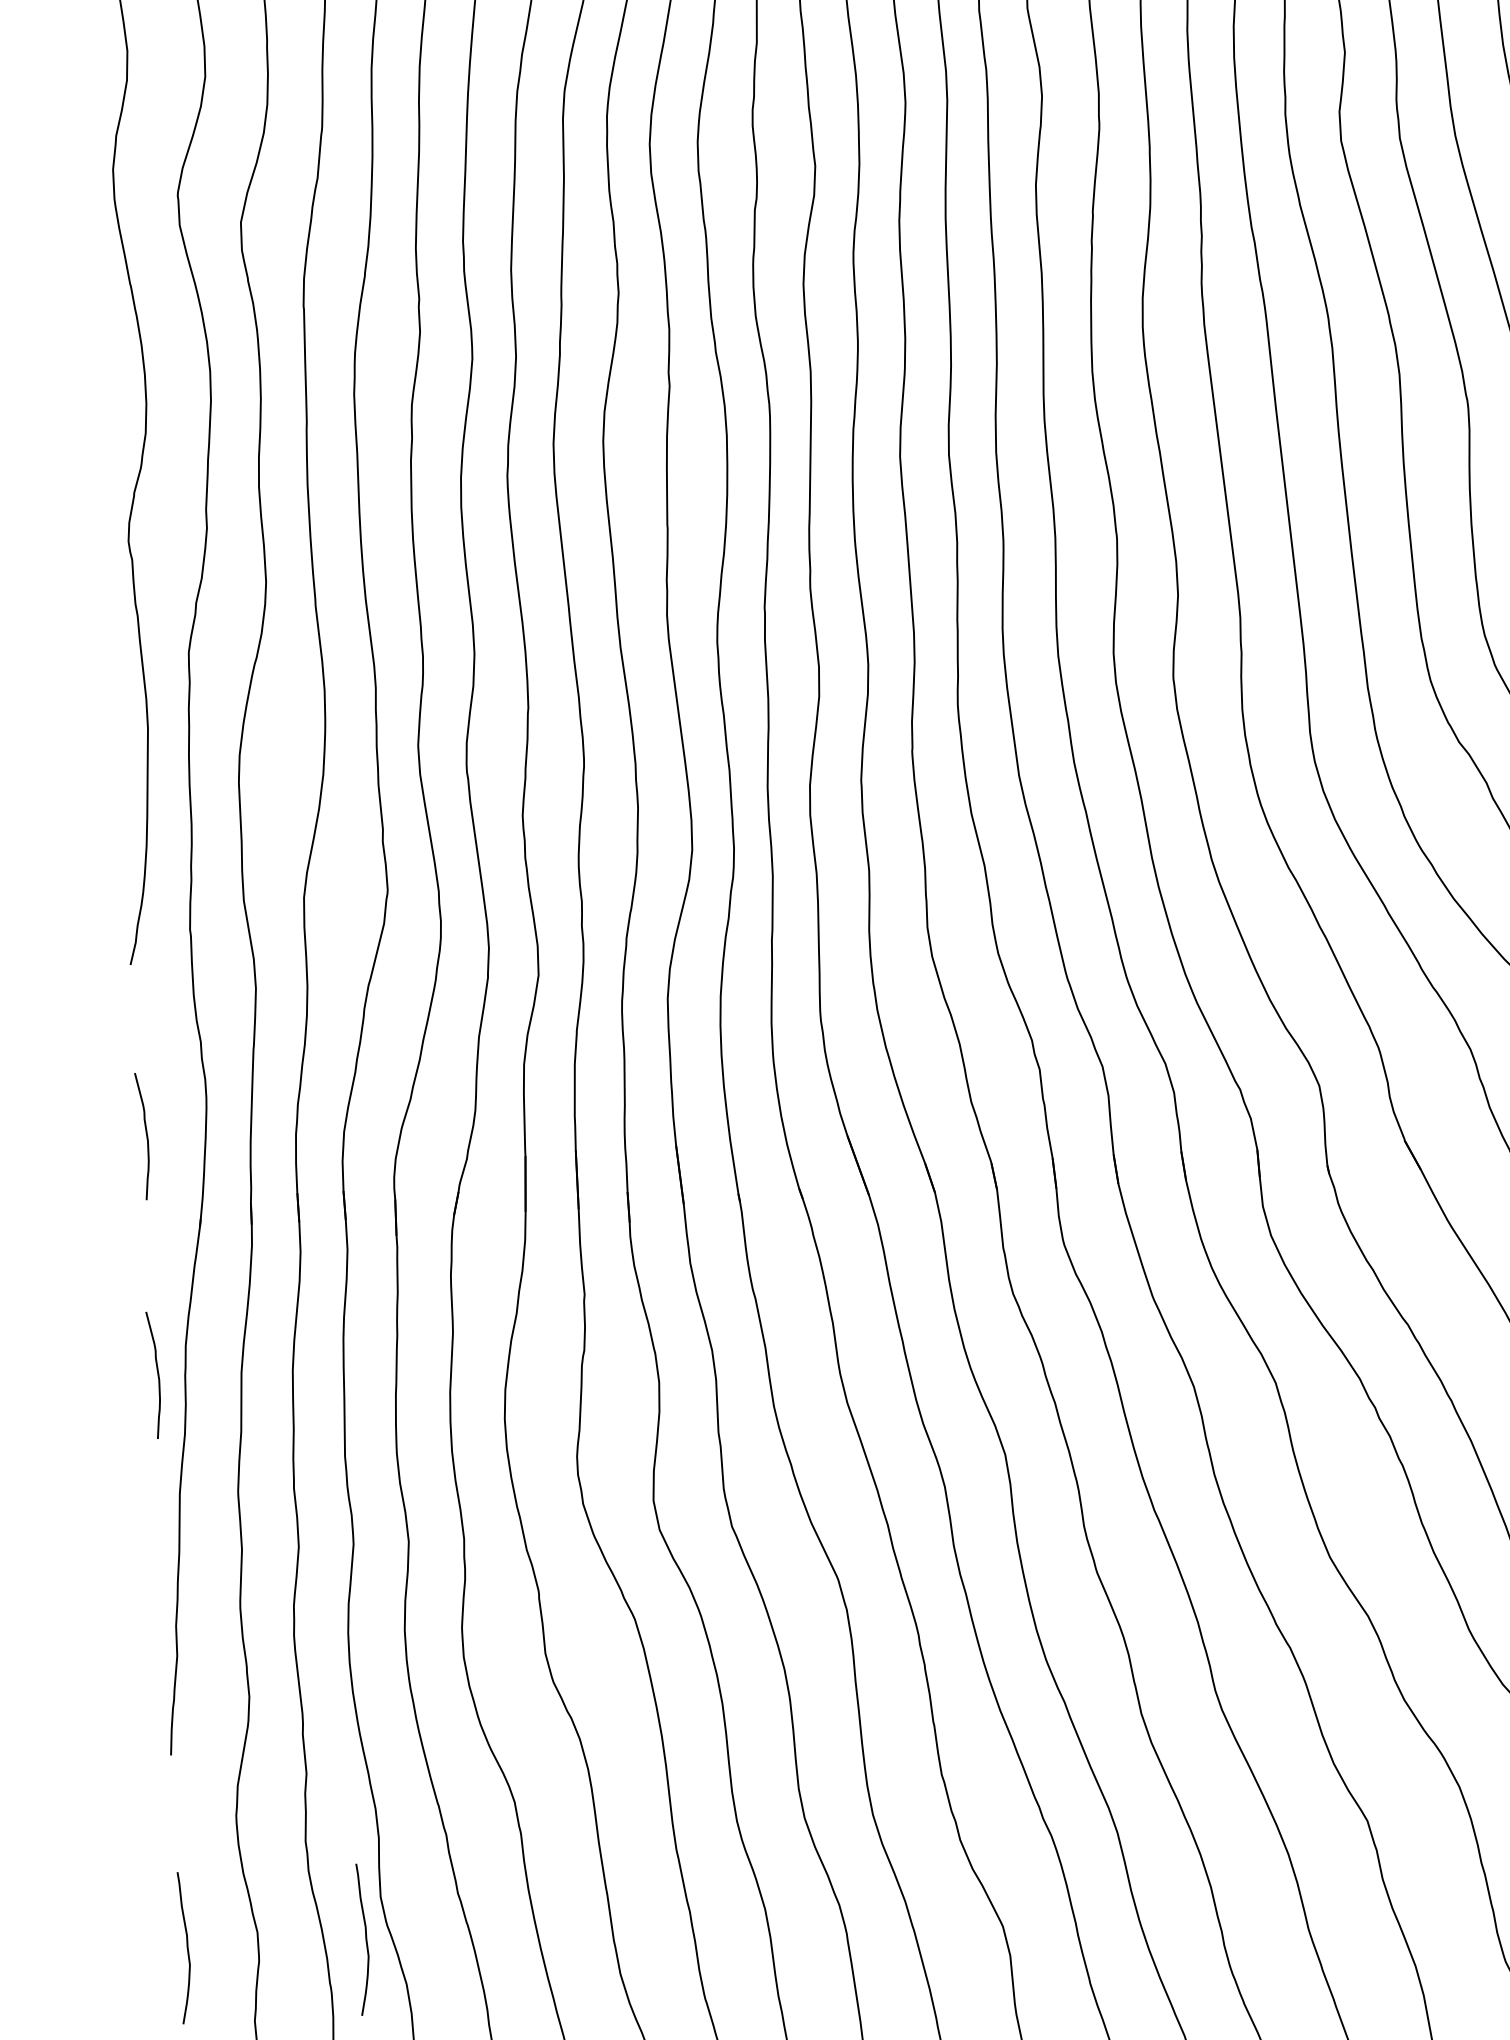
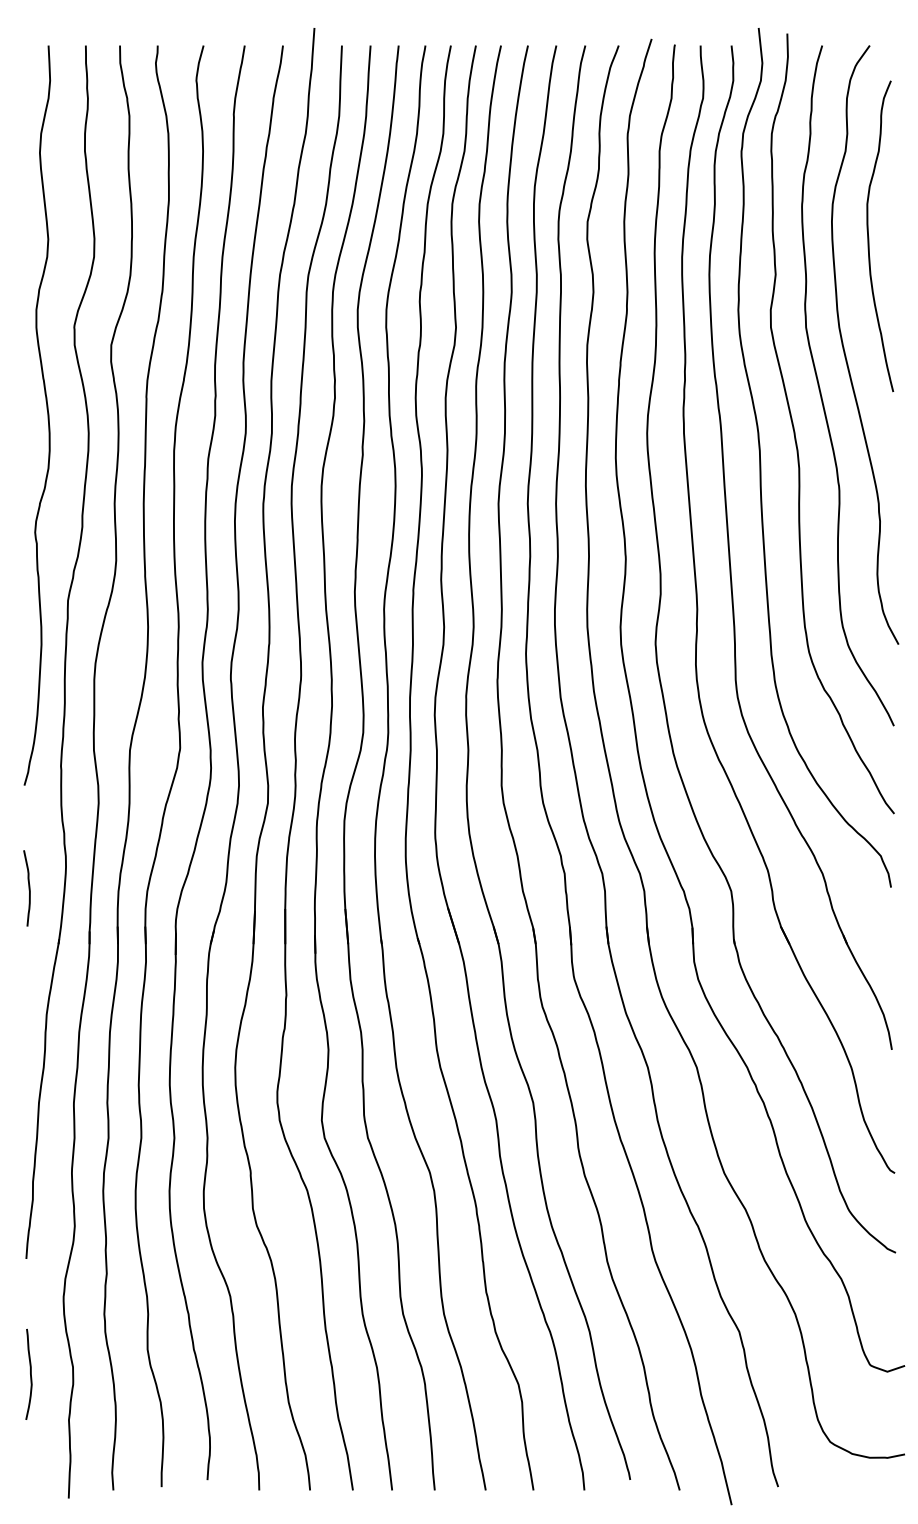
curve: (156, 1375) -> (28, 1031), removed
curve: (365, 1937) -> (137, 1373), removed

